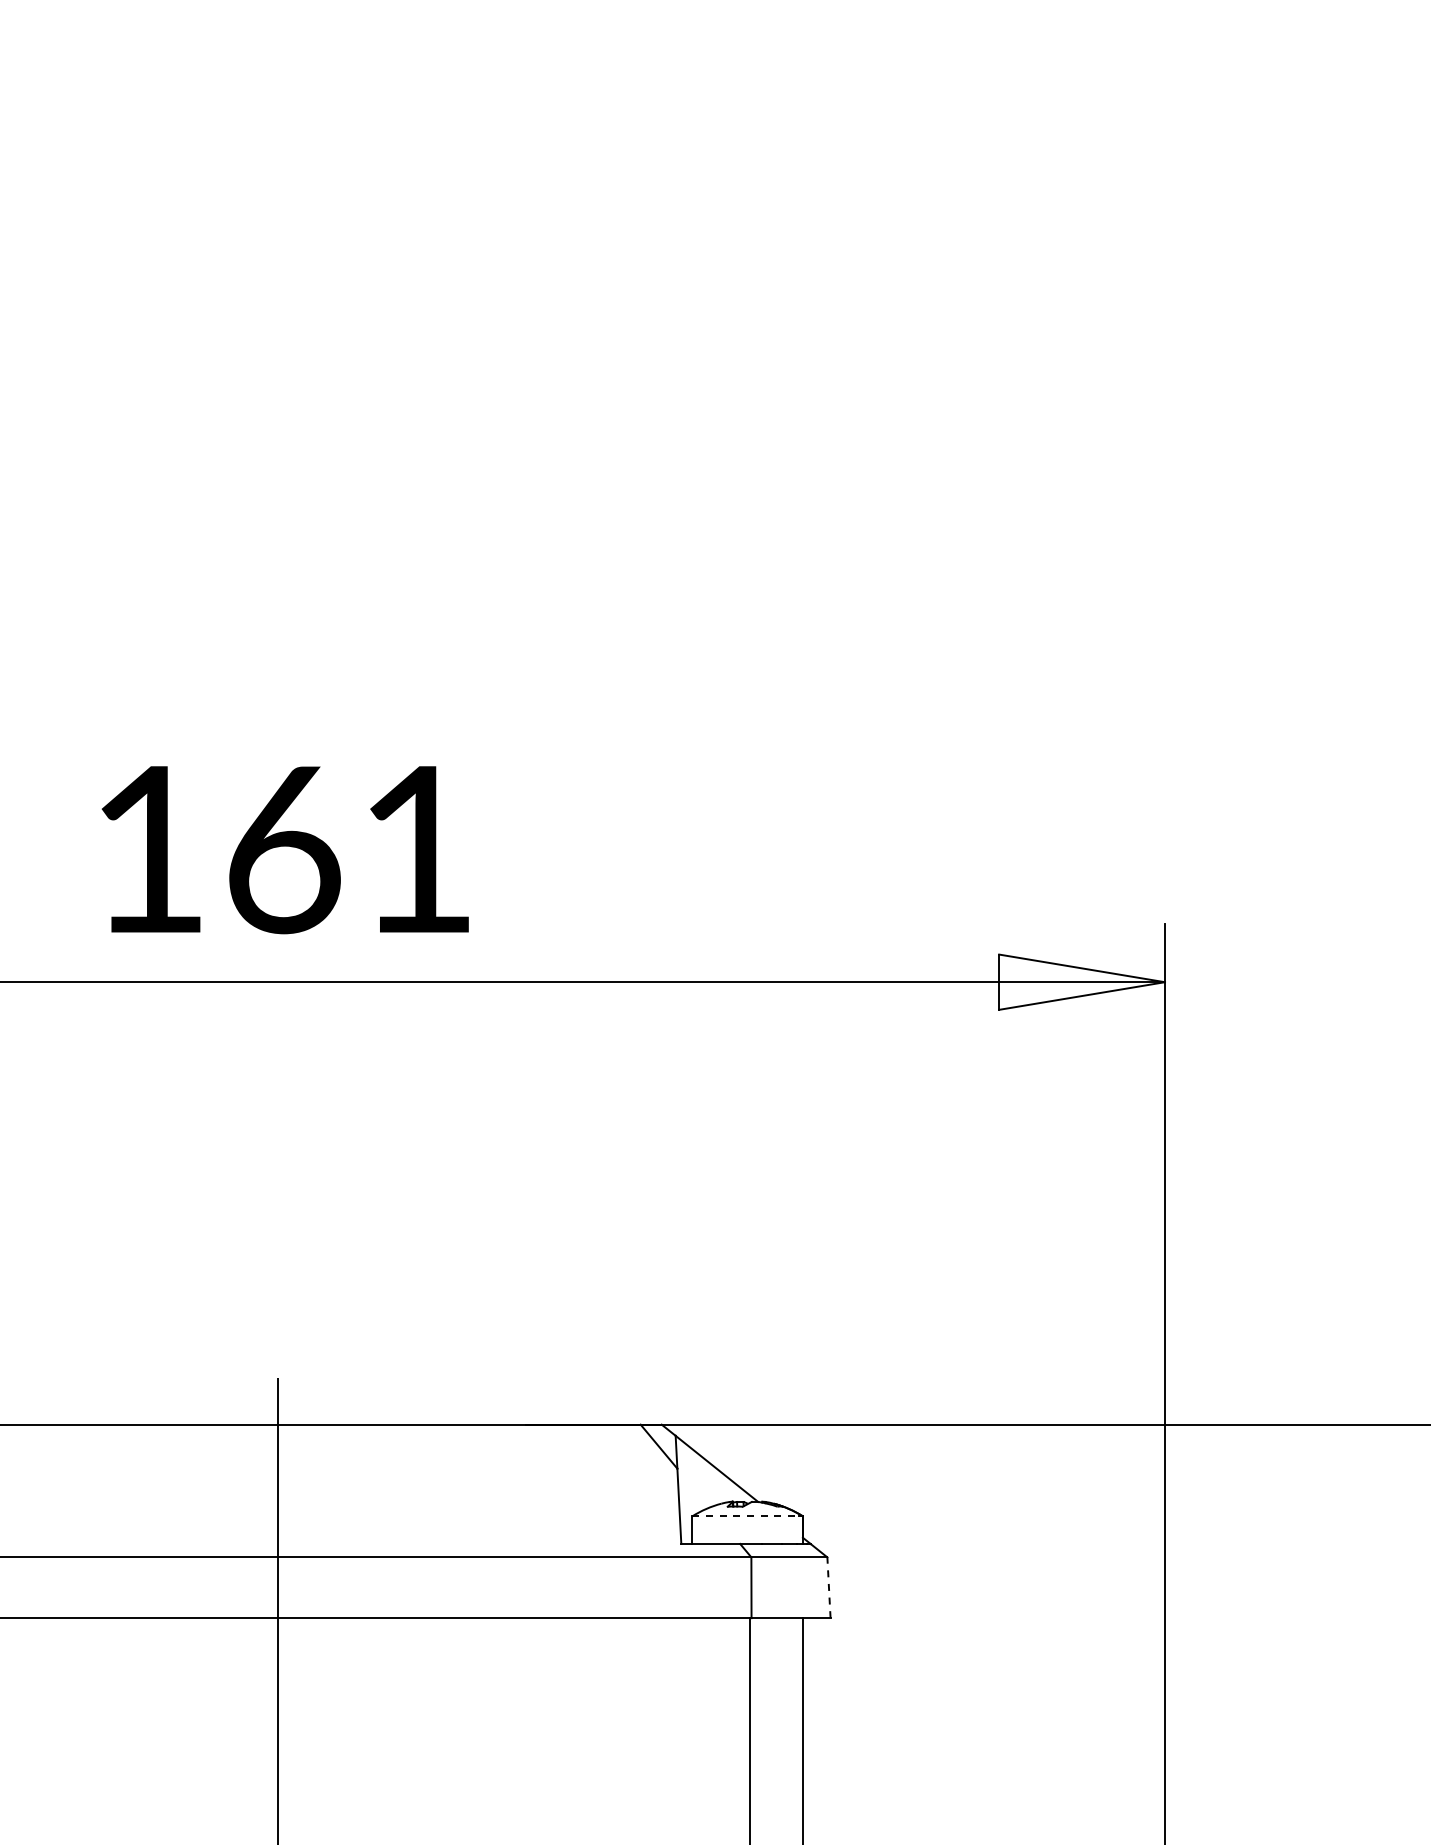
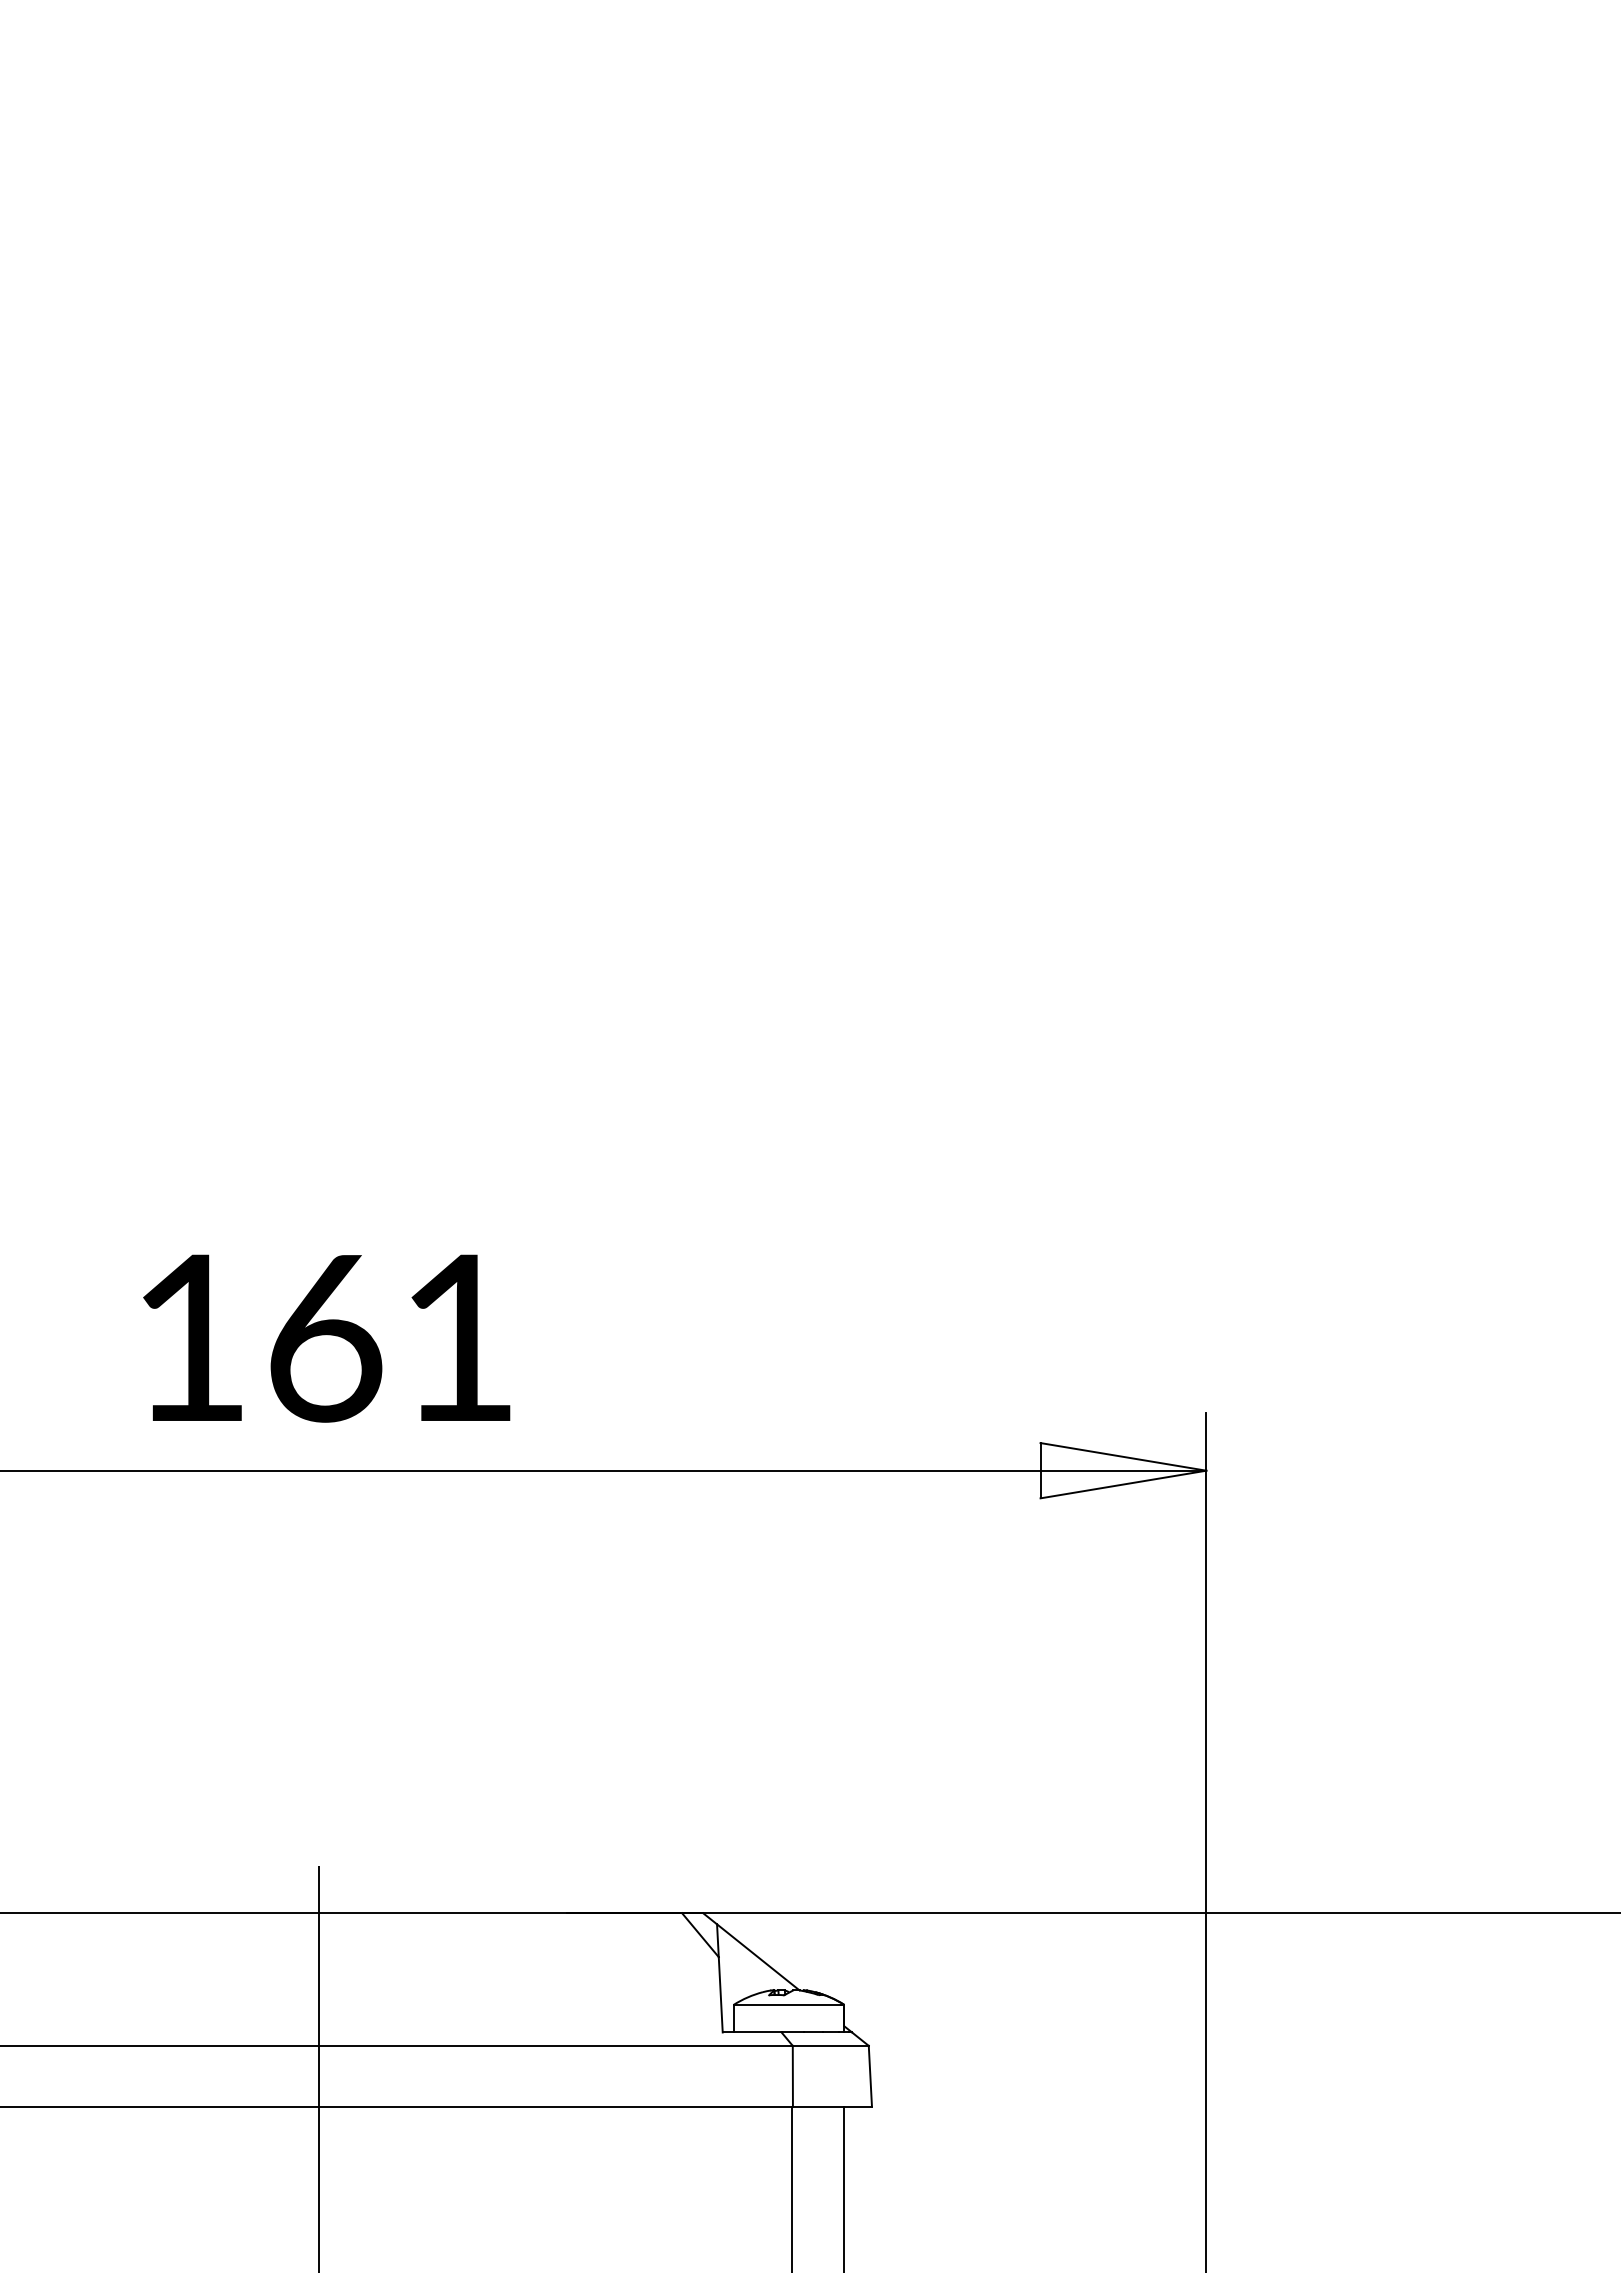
line: (746, 1516) -> (787, 2004), dashed -> solid
line: (829, 1587) -> (870, 2075), dashed -> solid

